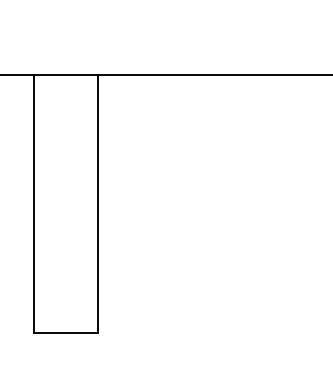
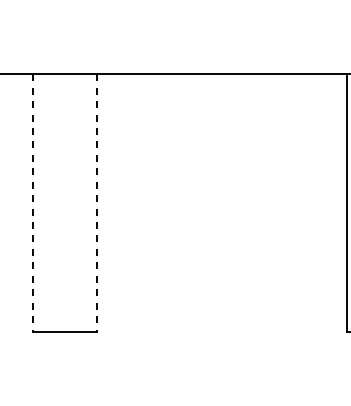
line: (33, 204) -> (32, 203), solid -> dashed
line: (98, 204) -> (97, 203), solid -> dashed

